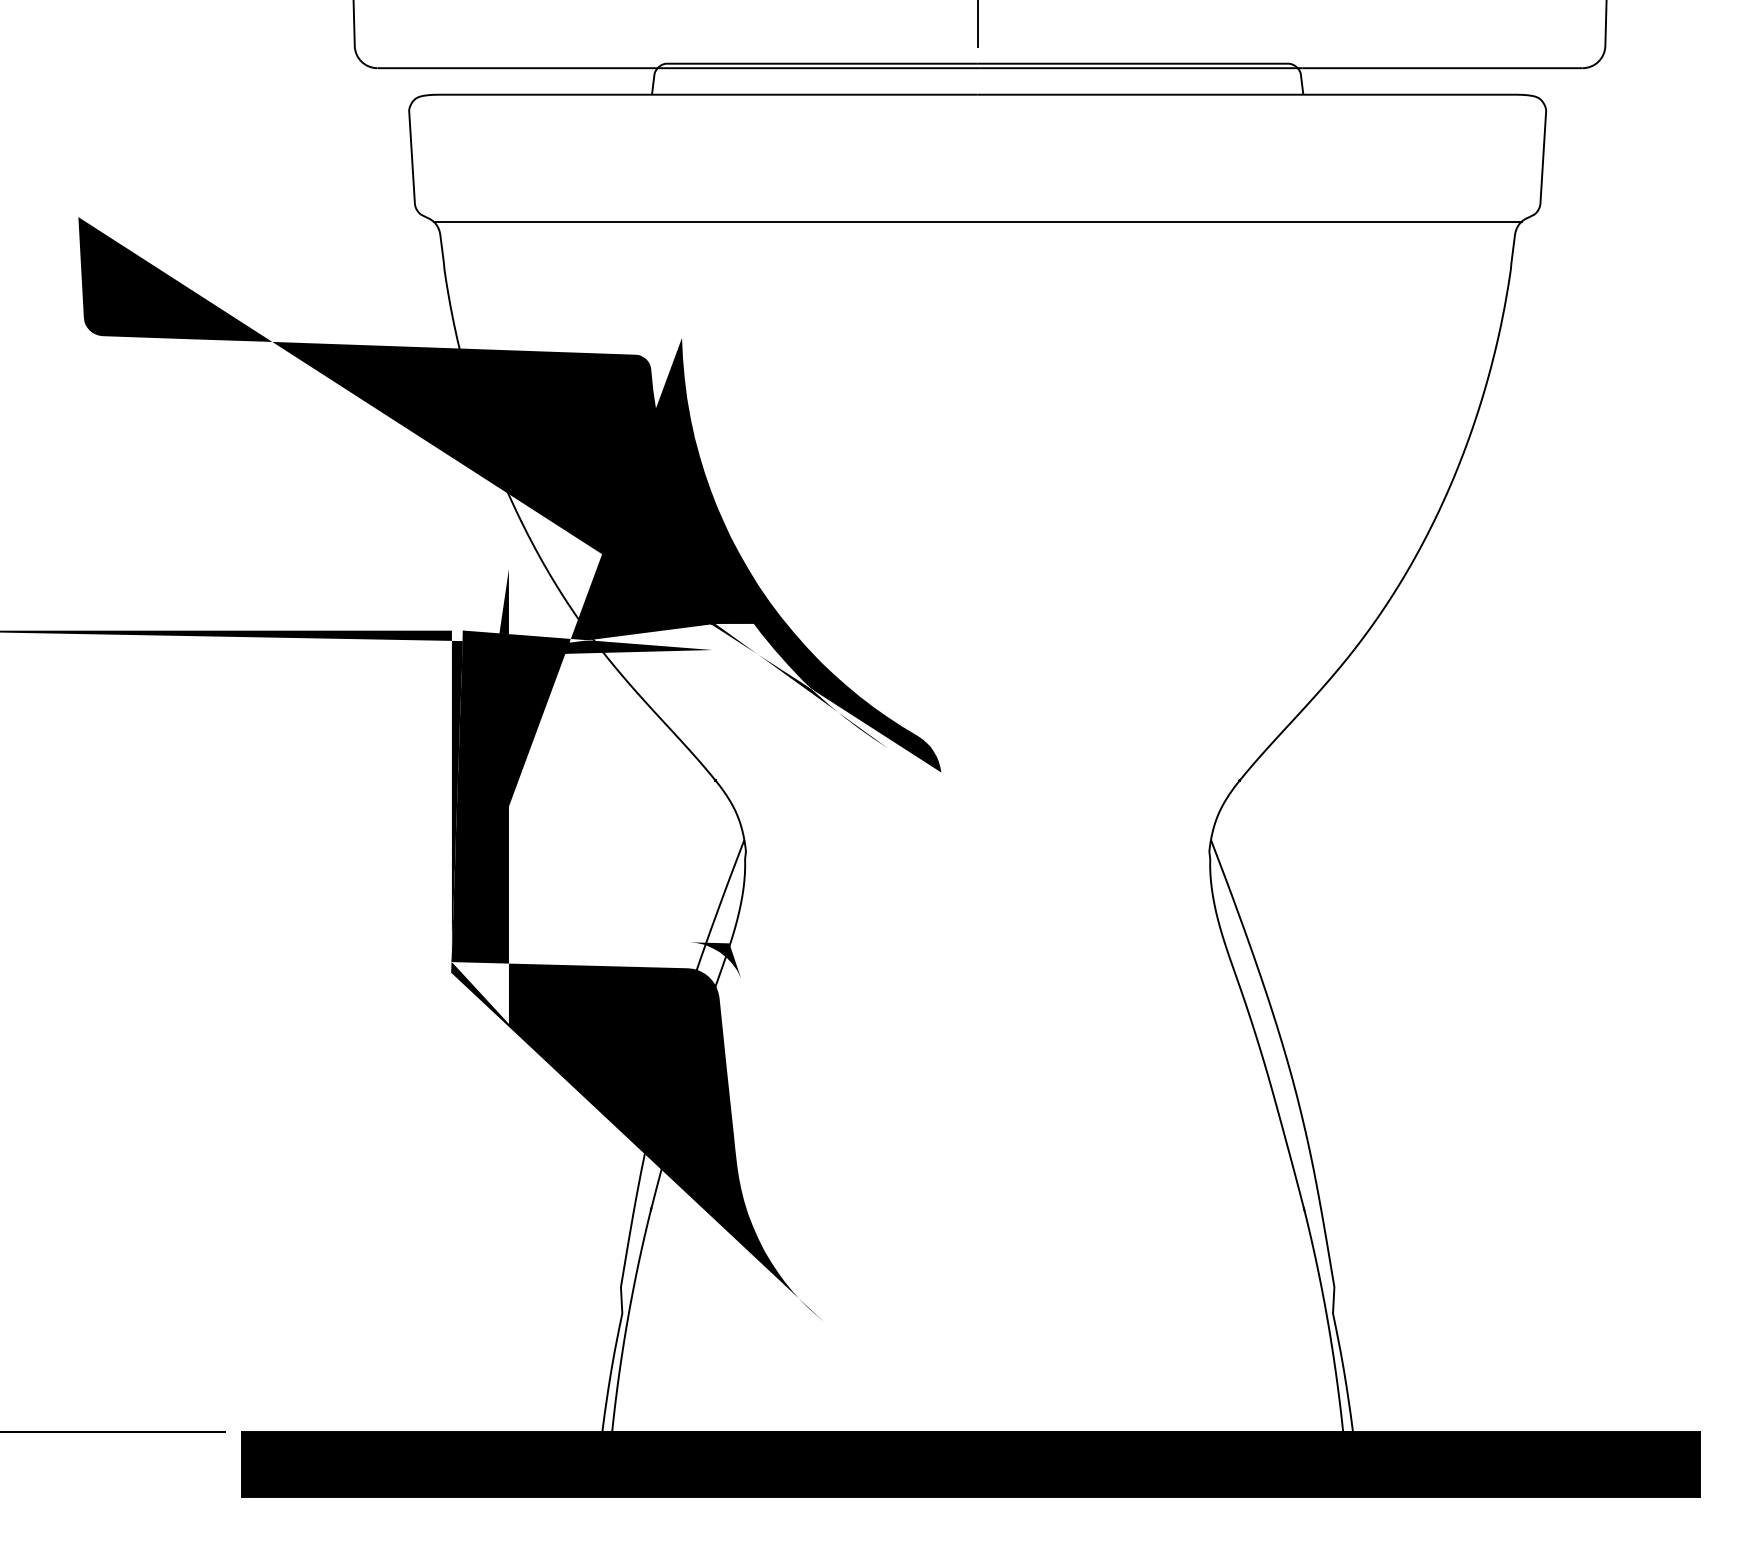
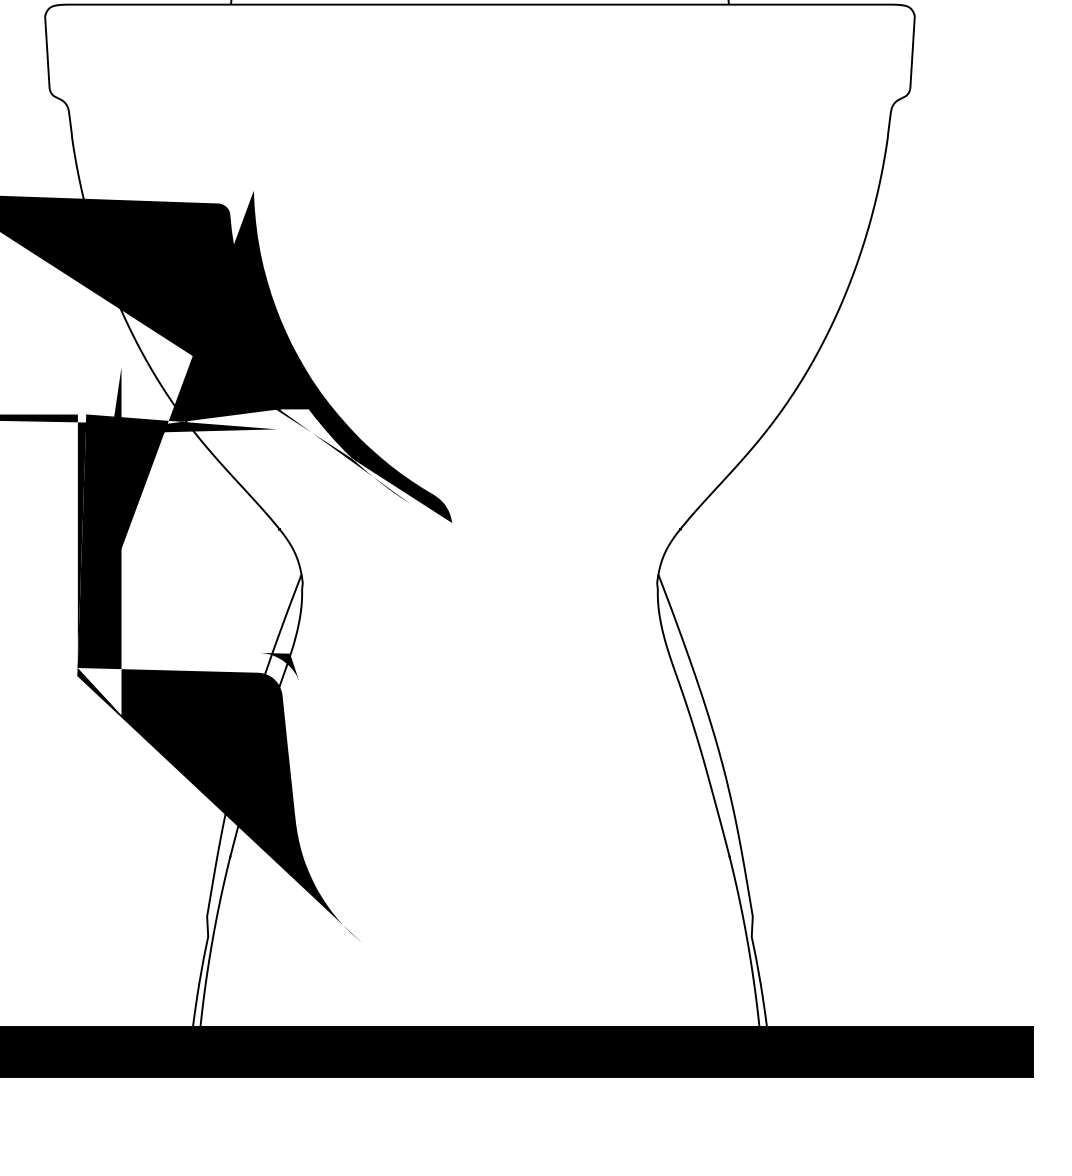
line: (977, 221) -> (479, 101), removed

